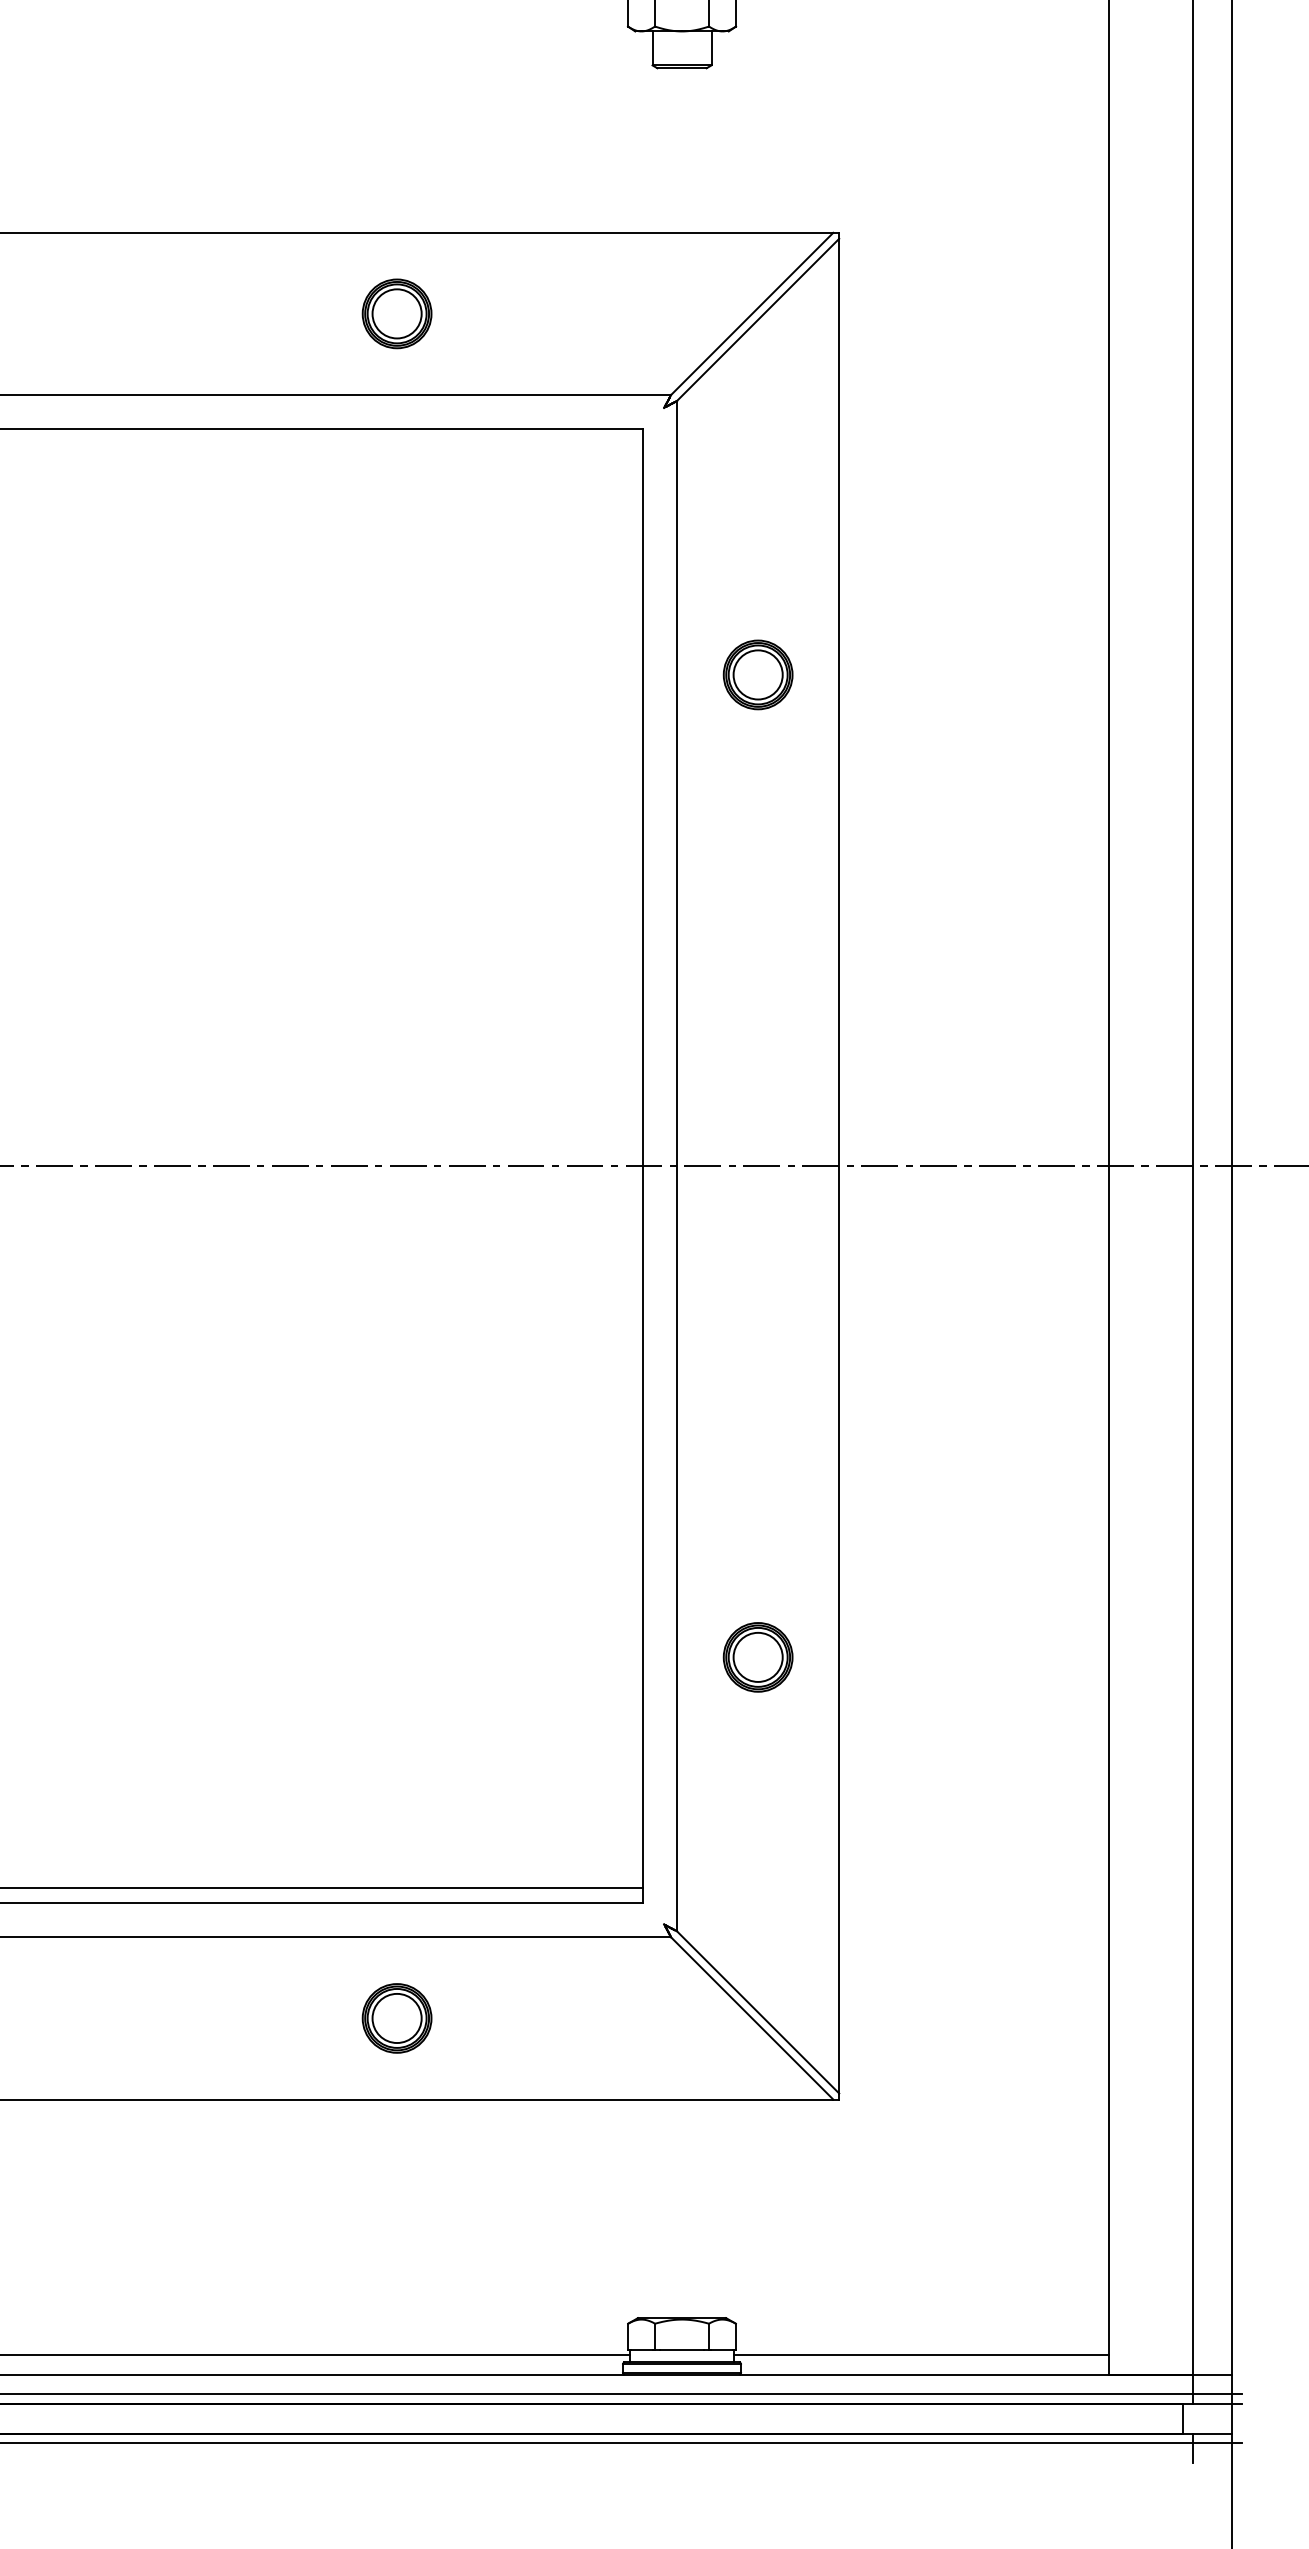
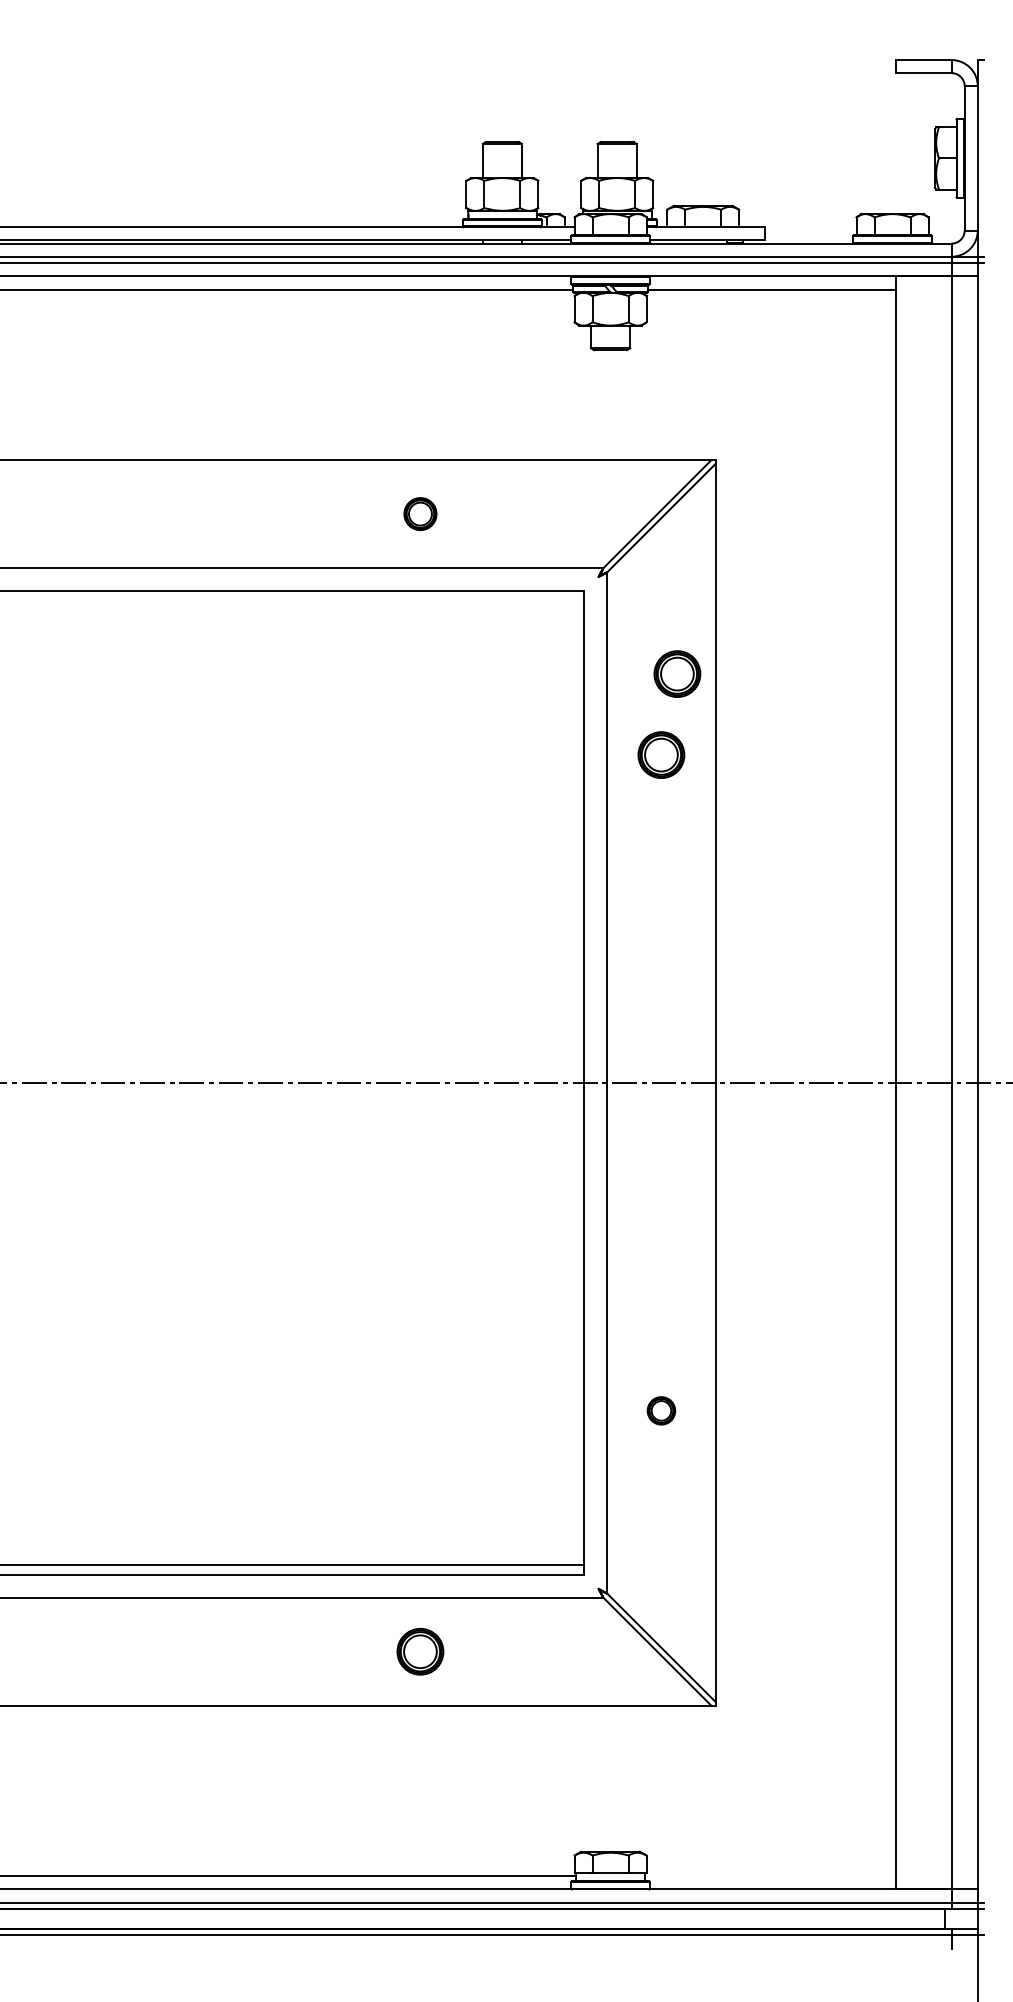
part: (397, 312) -> (420, 513), size x0.7
part: (782, 552) -> (677, 673), added
part: (758, 1656) -> (661, 1410), size x0.6
line: (921, 2355) -> (770, 1876), removed

